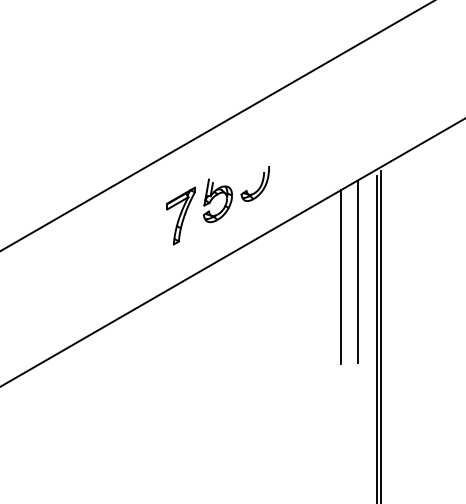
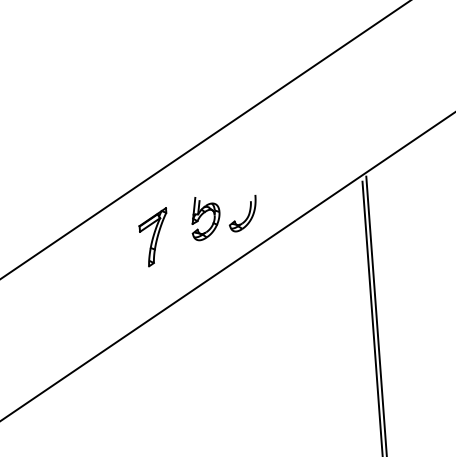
part: (254, 183) -> (242, 213), moved
part: (180, 215) -> (153, 236), moved
line: (357, 271) -> (350, 278), removed
line: (340, 277) -> (333, 285), removed

